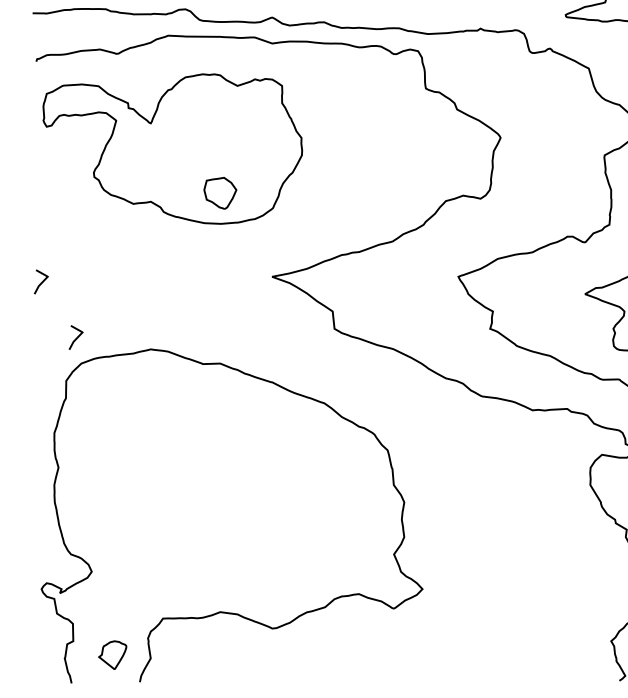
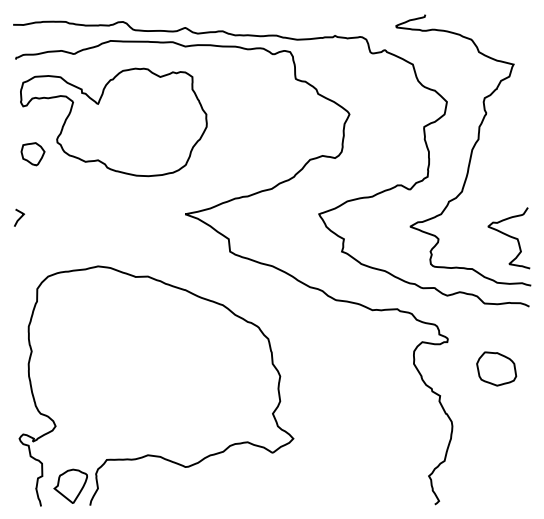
part: (219, 193) -> (32, 154), moved
curve: (76, 337) -> (44, 257), removed
part: (112, 654) -> (70, 485), size x1.67

